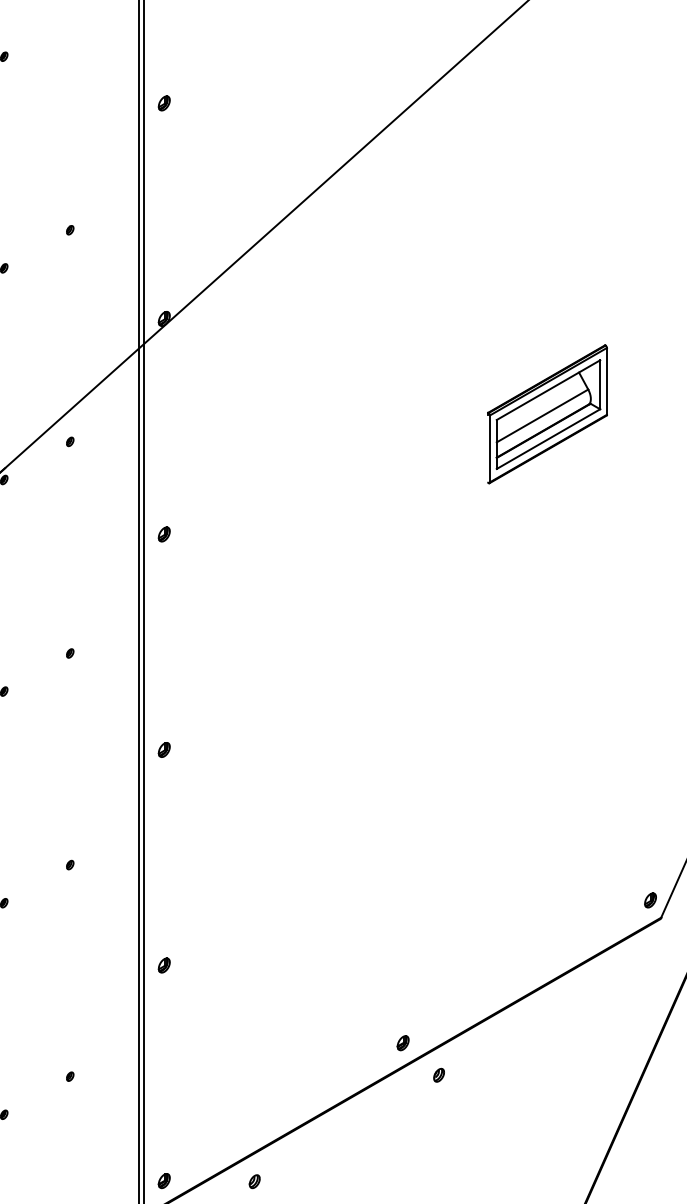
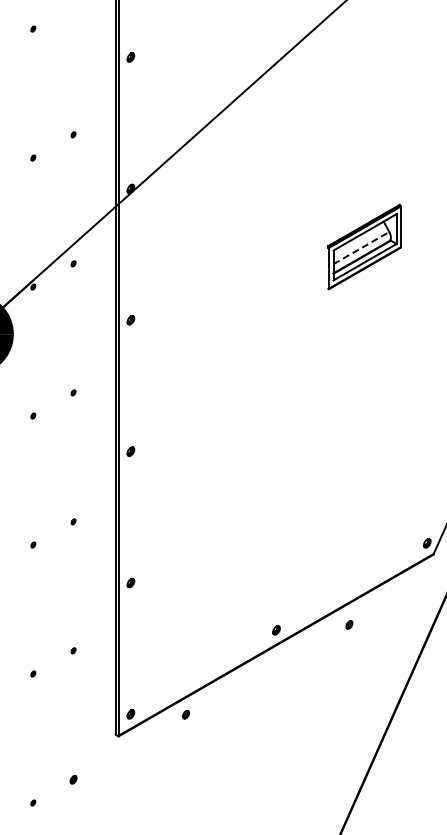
line: (542, 415) -> (361, 247), solid -> dashed
part: (439, 1074) -> (349, 624), moved

